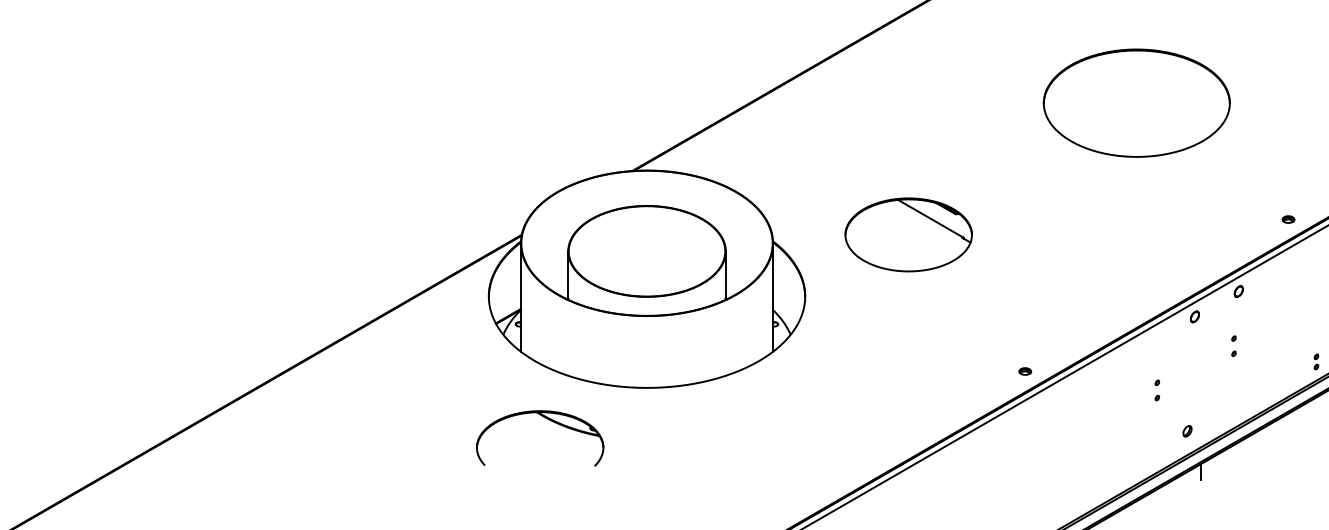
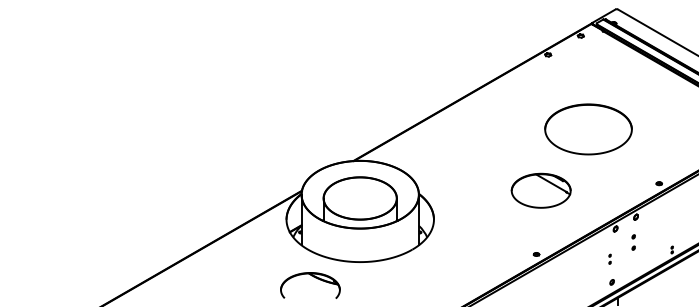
part: (907, 234) -> (540, 190), moved
part: (1233, 345) -> (633, 242), size x1.6
part: (1156, 388) -> (609, 258), moved

